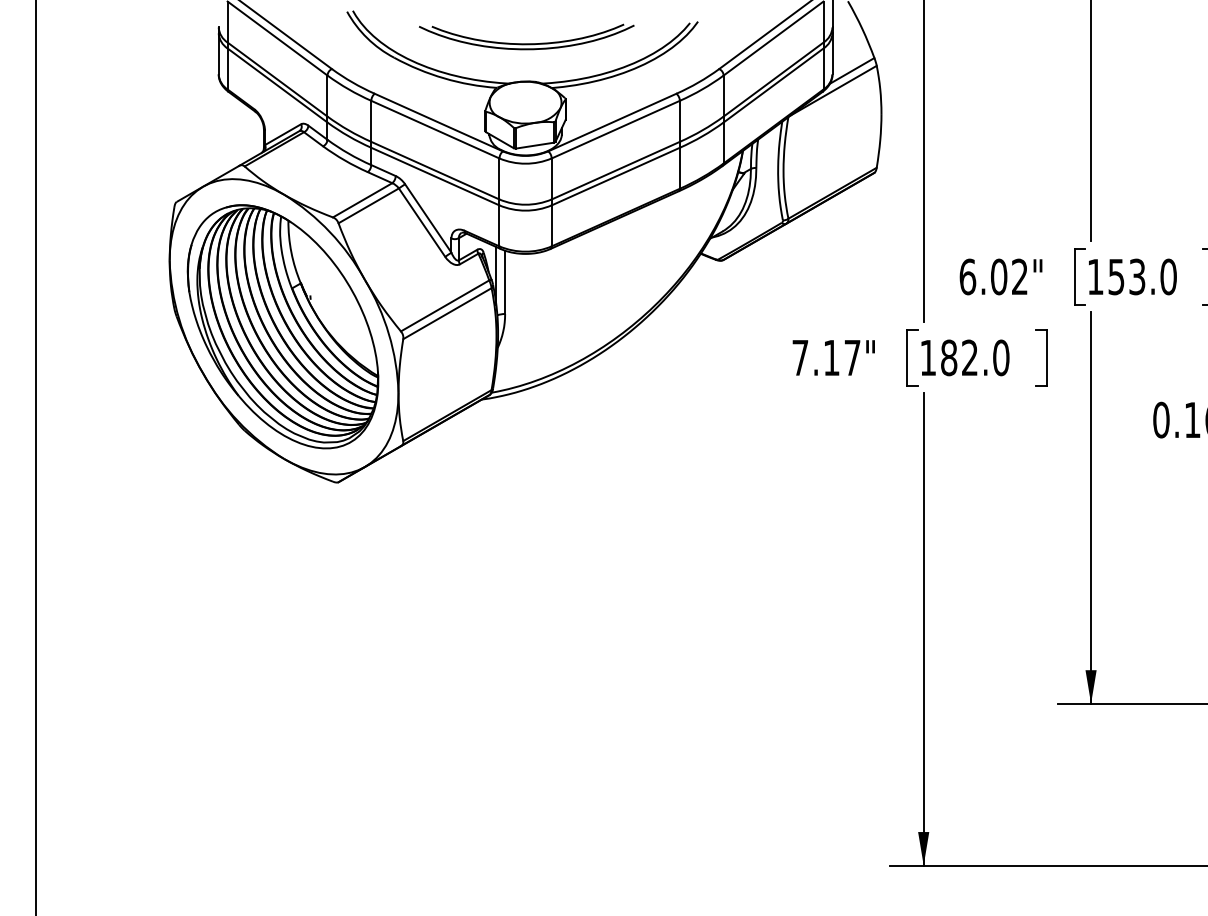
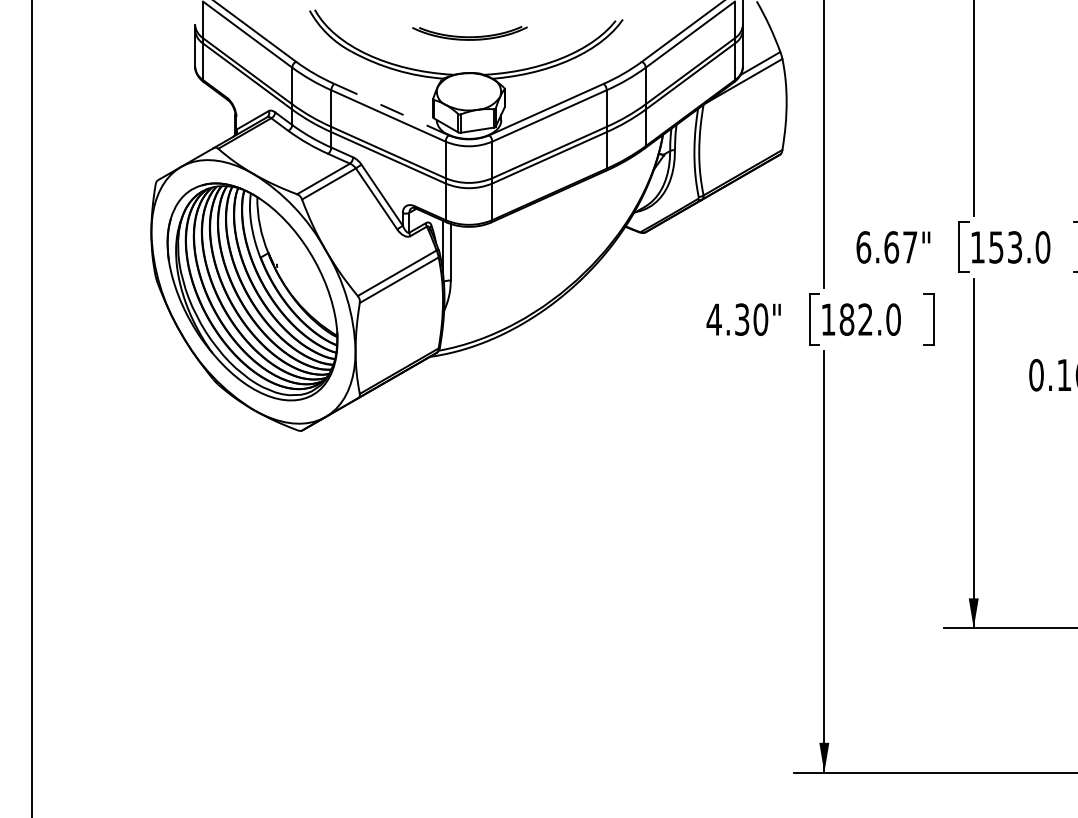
part: (526, 37) -> (469, 33), size x0.6
line: (438, 122) -> (391, 109), solid -> dashed
text: (1009, 277) -> (900, 247), 6.02" -> 6.67"
text: (826, 357) -> (737, 319), 7.17" -> 4.30"

